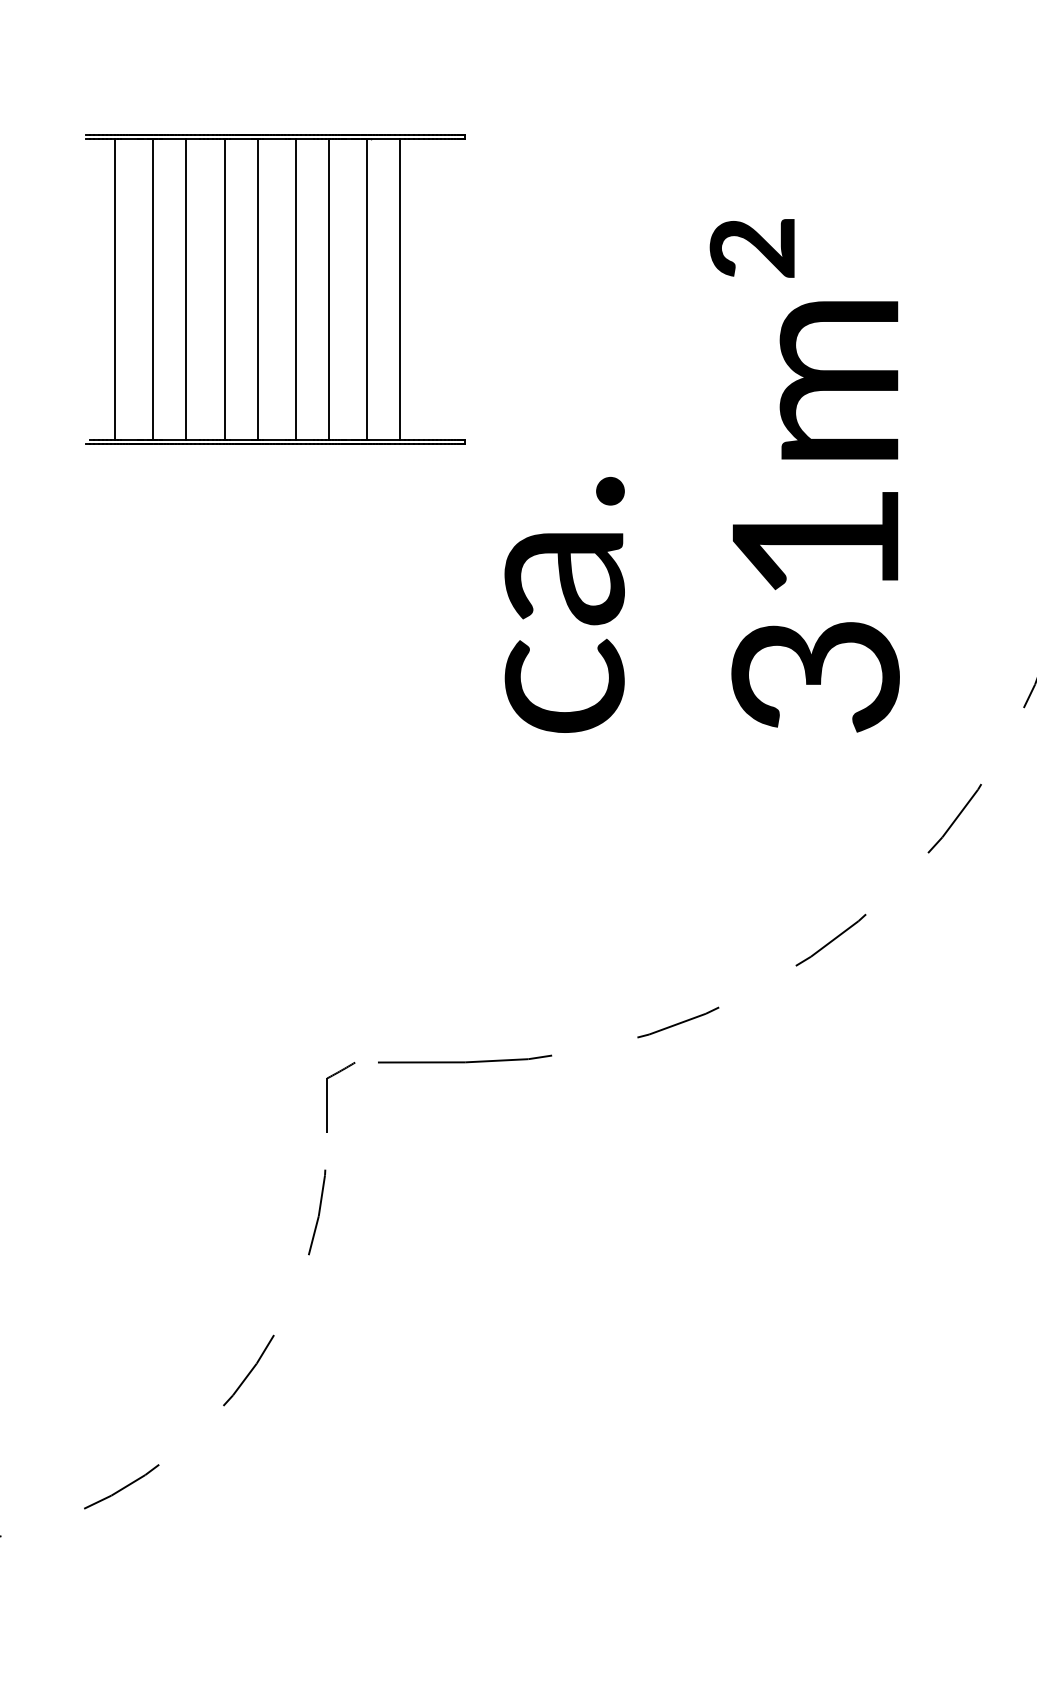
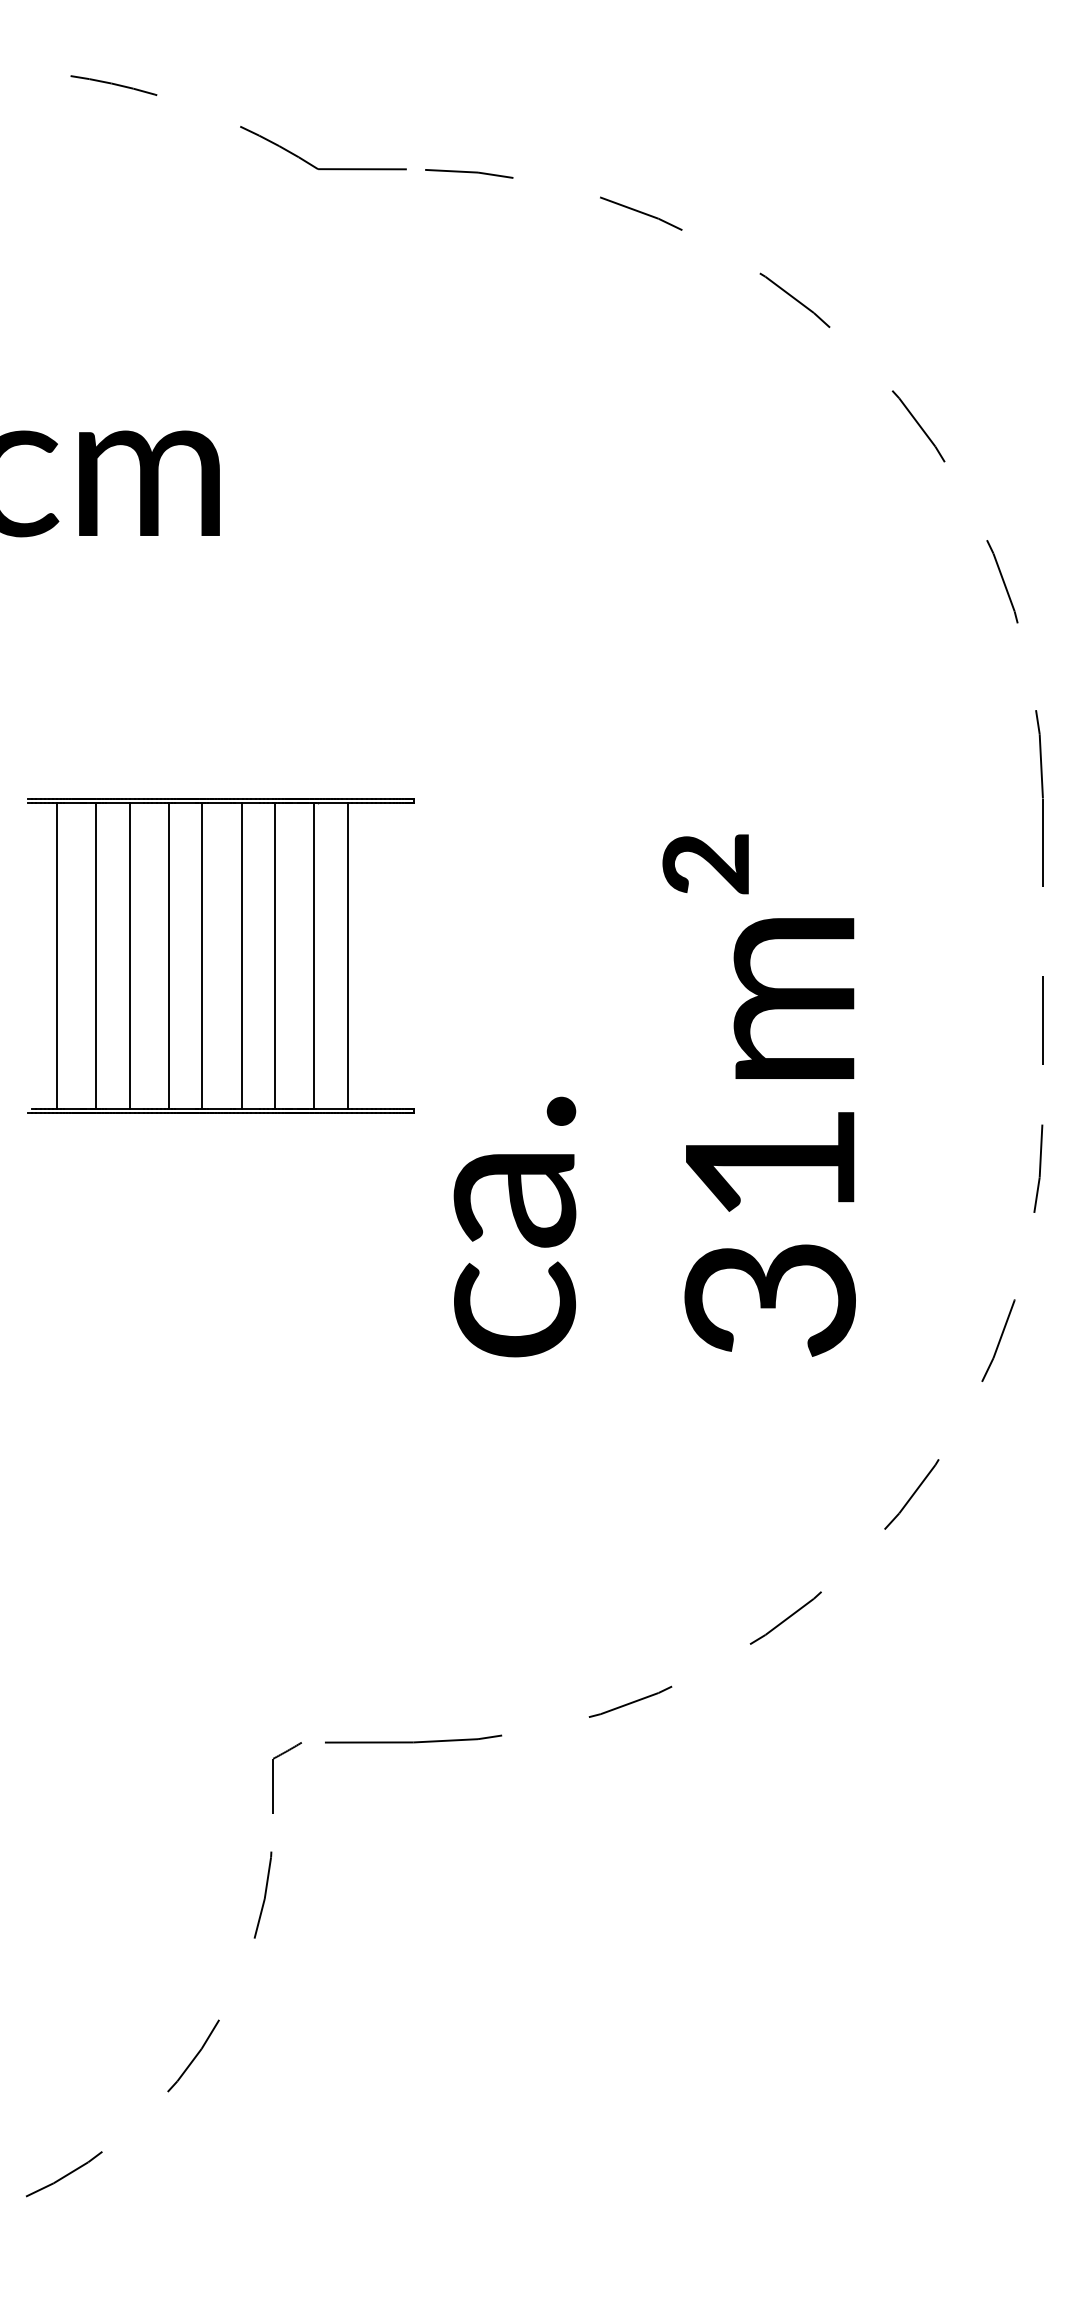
text: (701, 475) -> (654, 1095), moved

